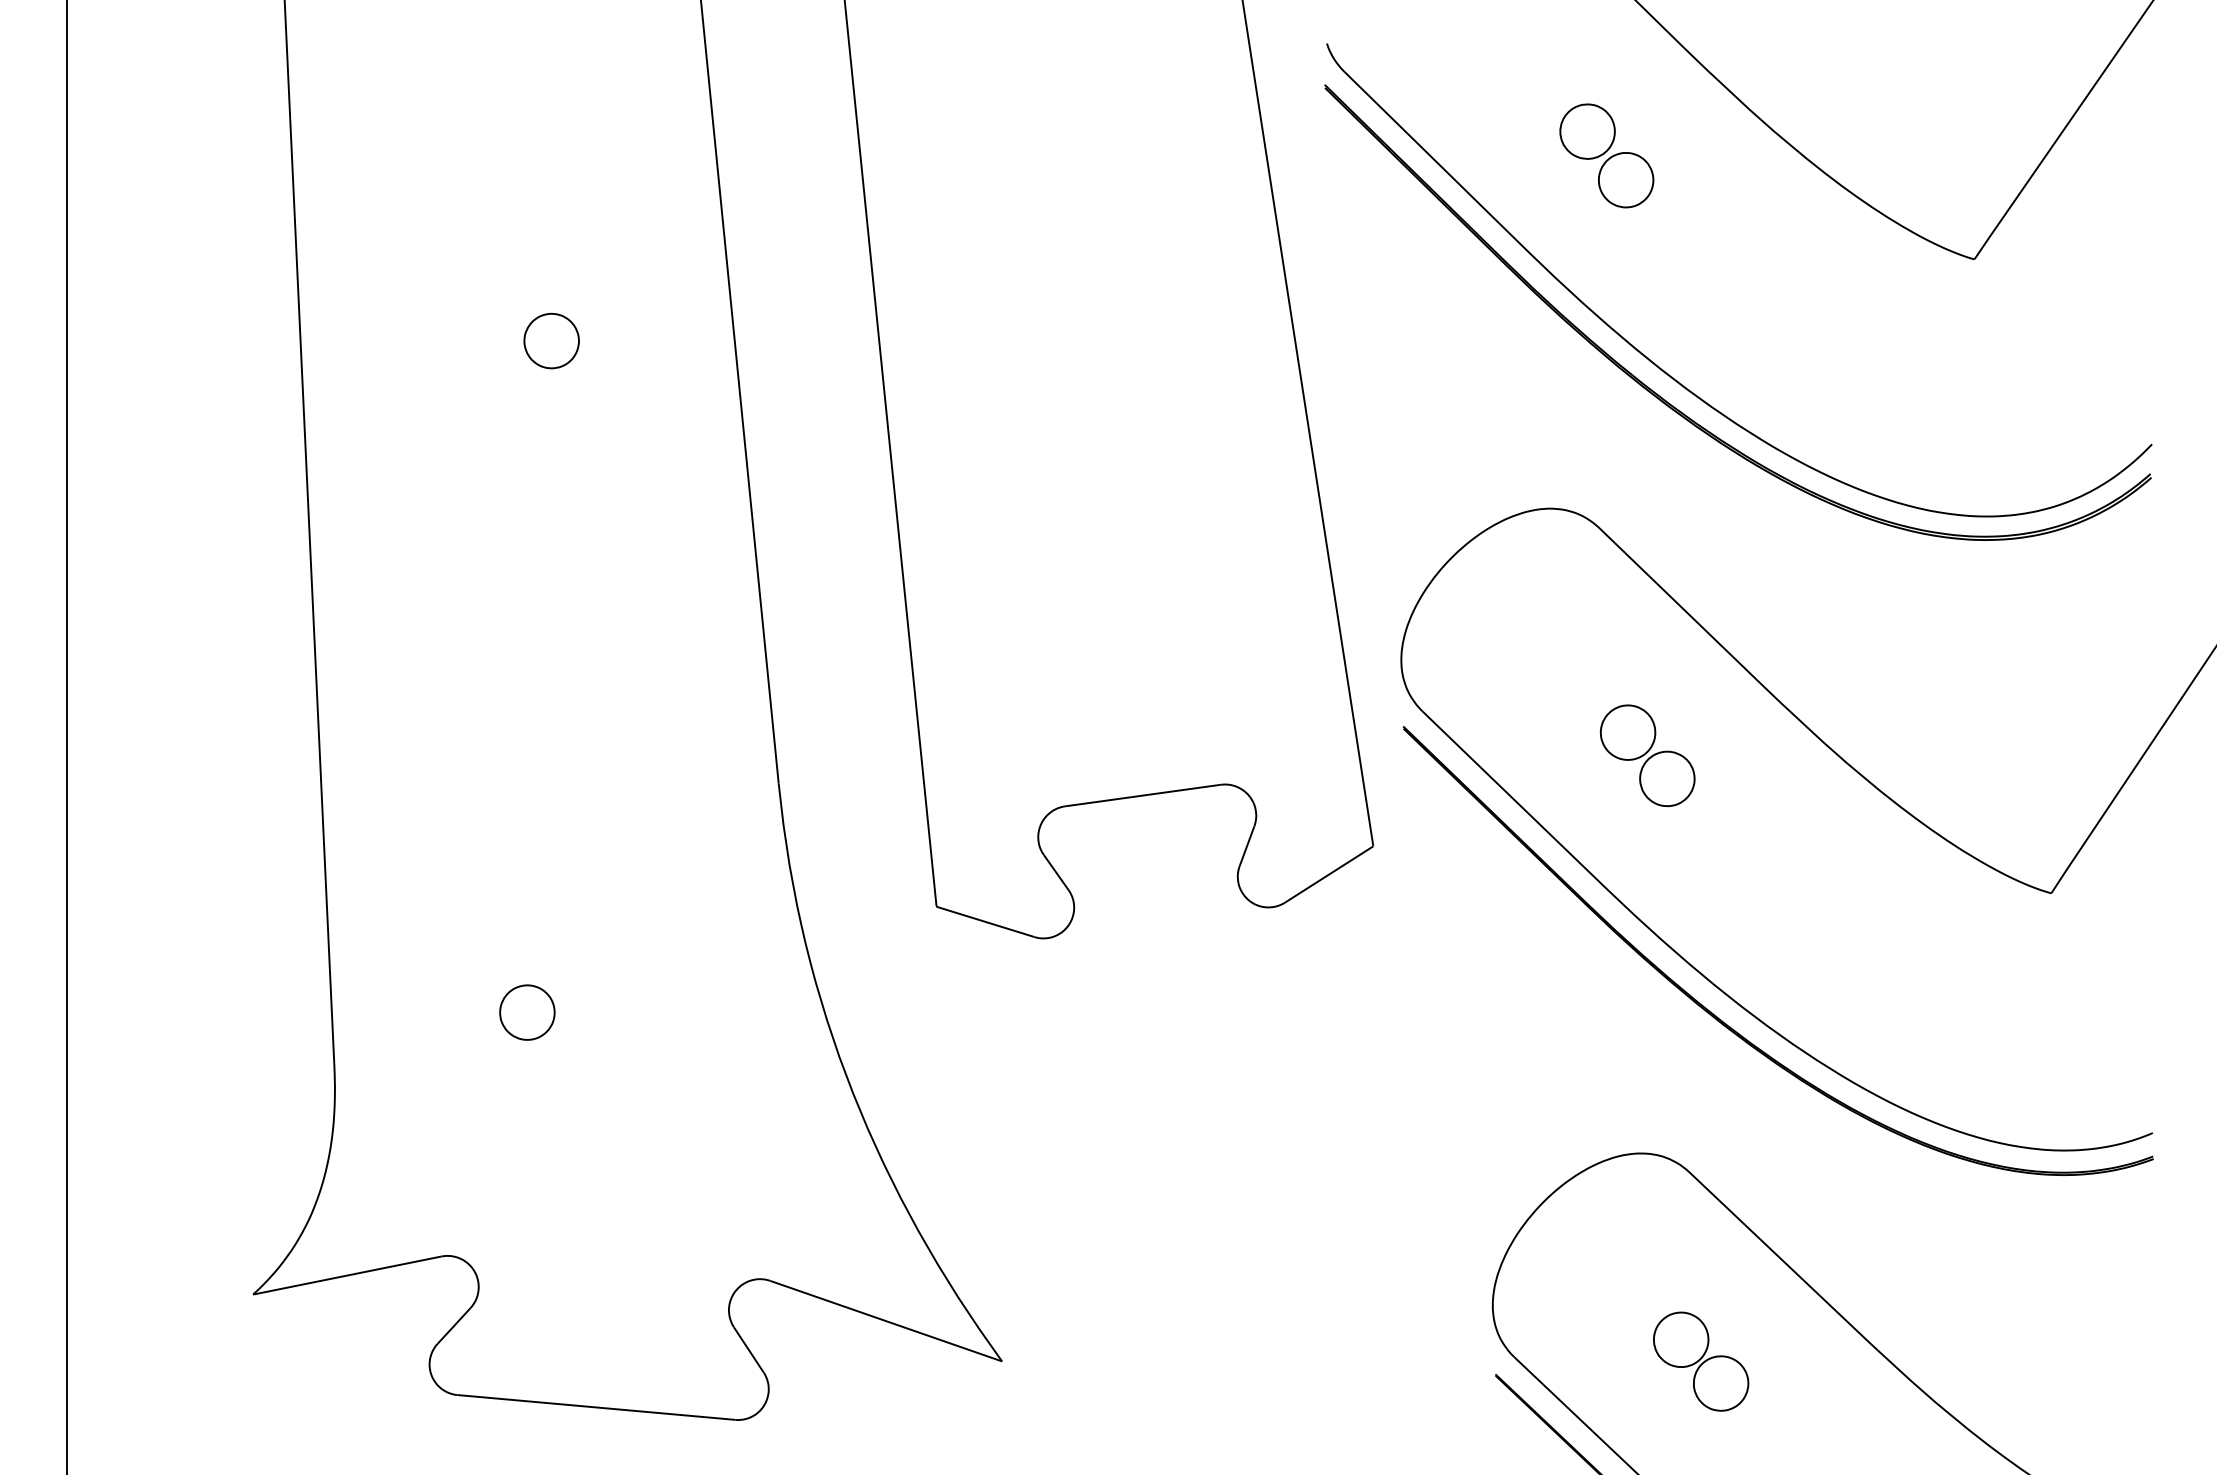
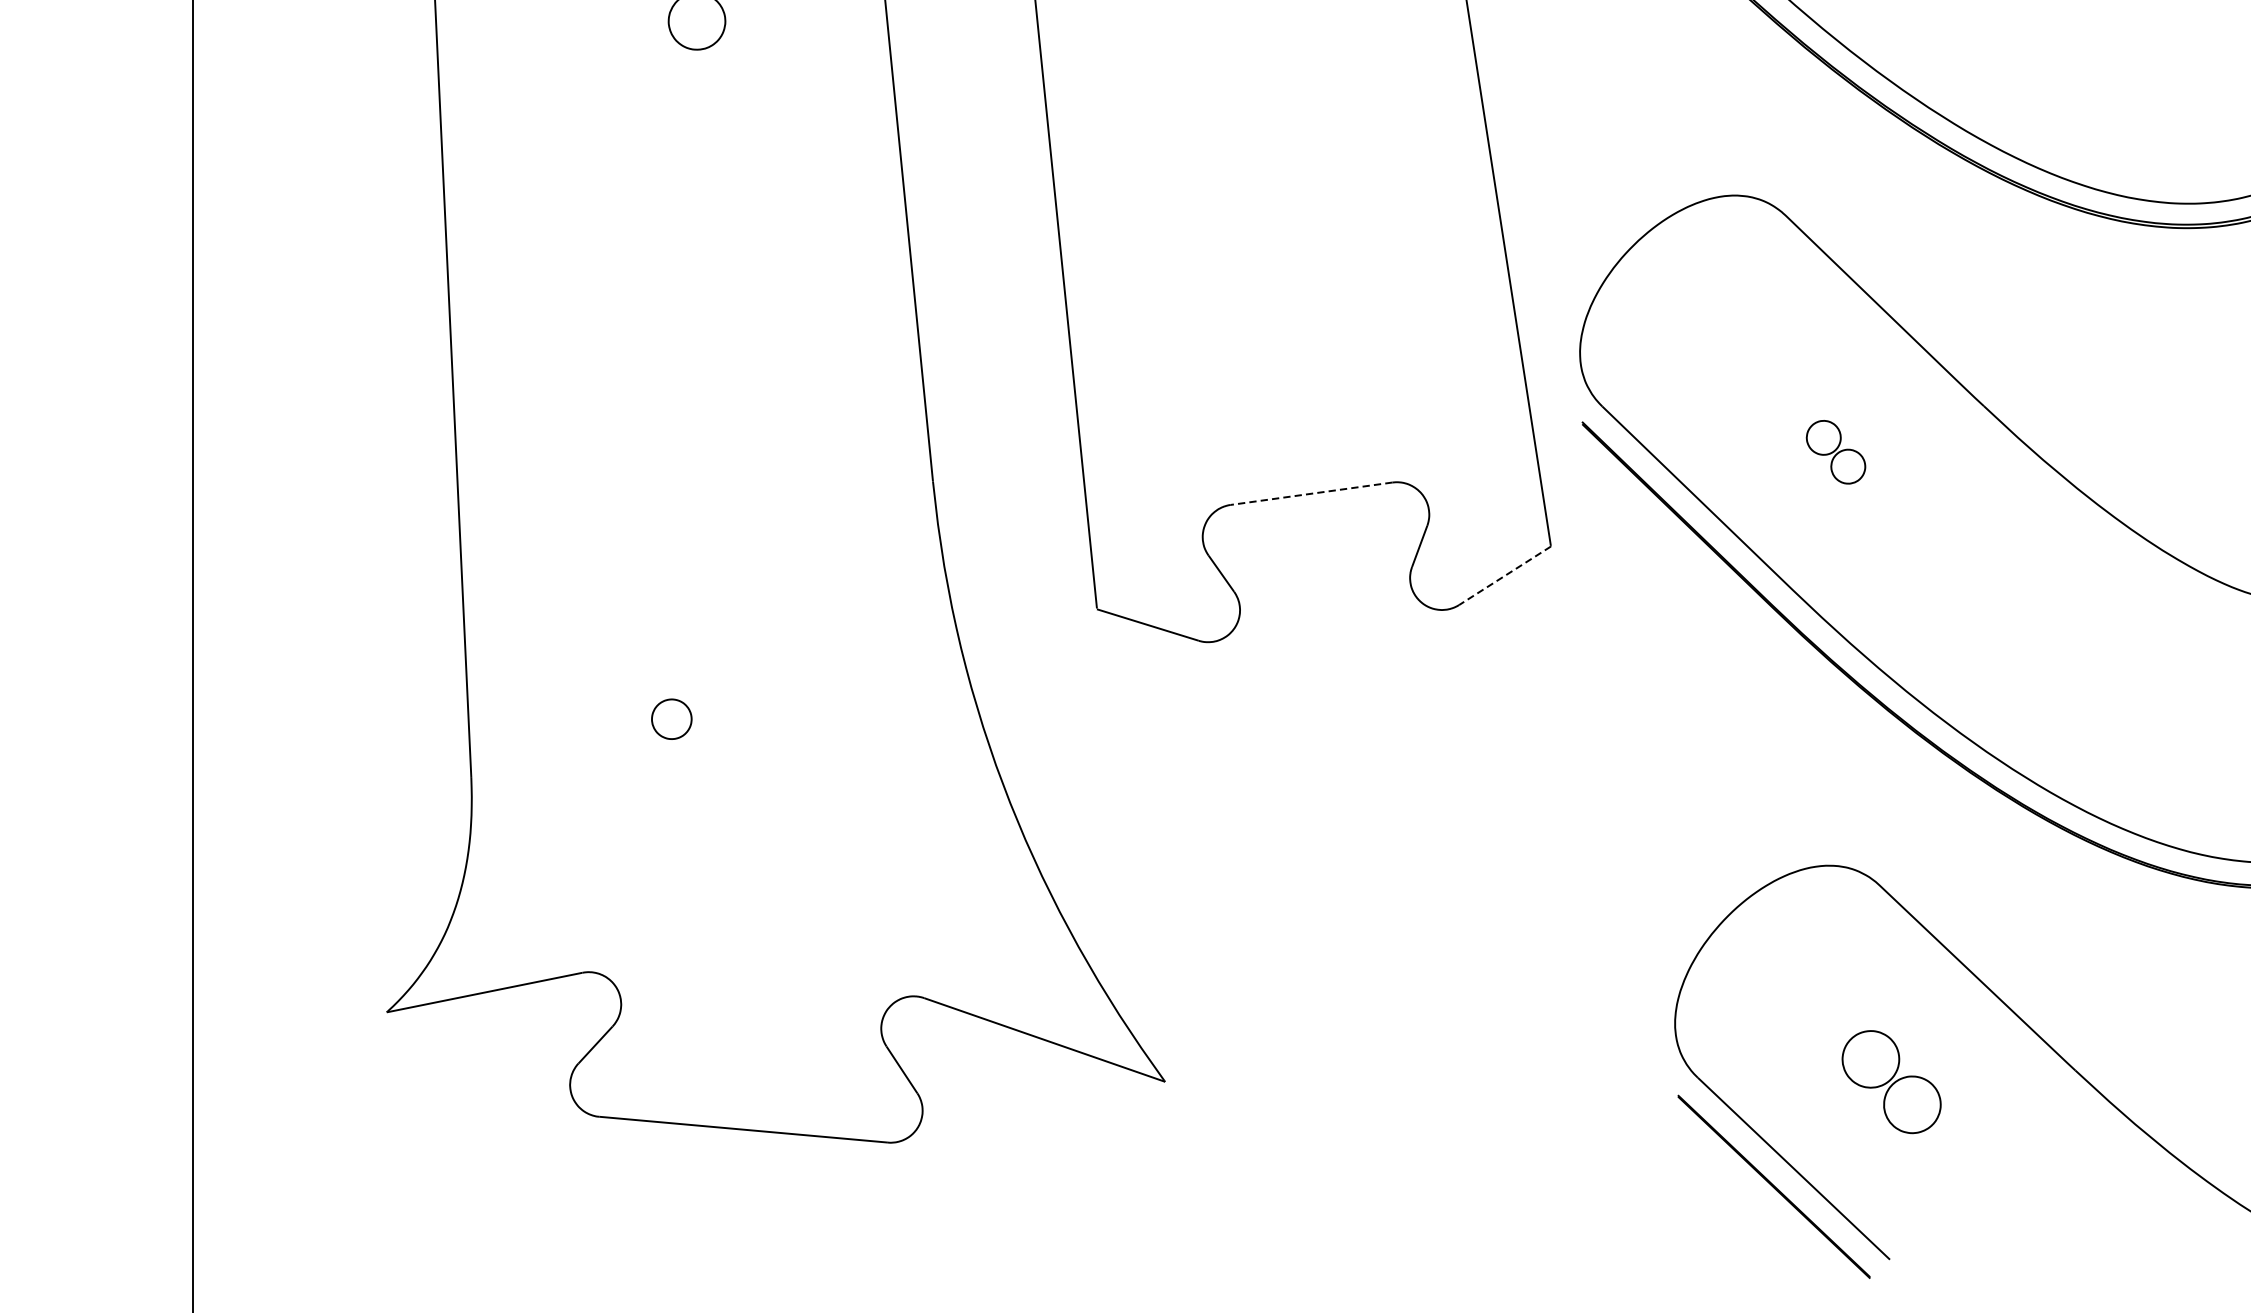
part: (1647, 755) -> (1835, 452), size x0.6
line: (1142, 795) -> (1311, 493), solid -> dashed
line: (1328, 874) -> (1504, 575), solid -> dashed
part: (527, 1012) -> (671, 719), size x0.7

